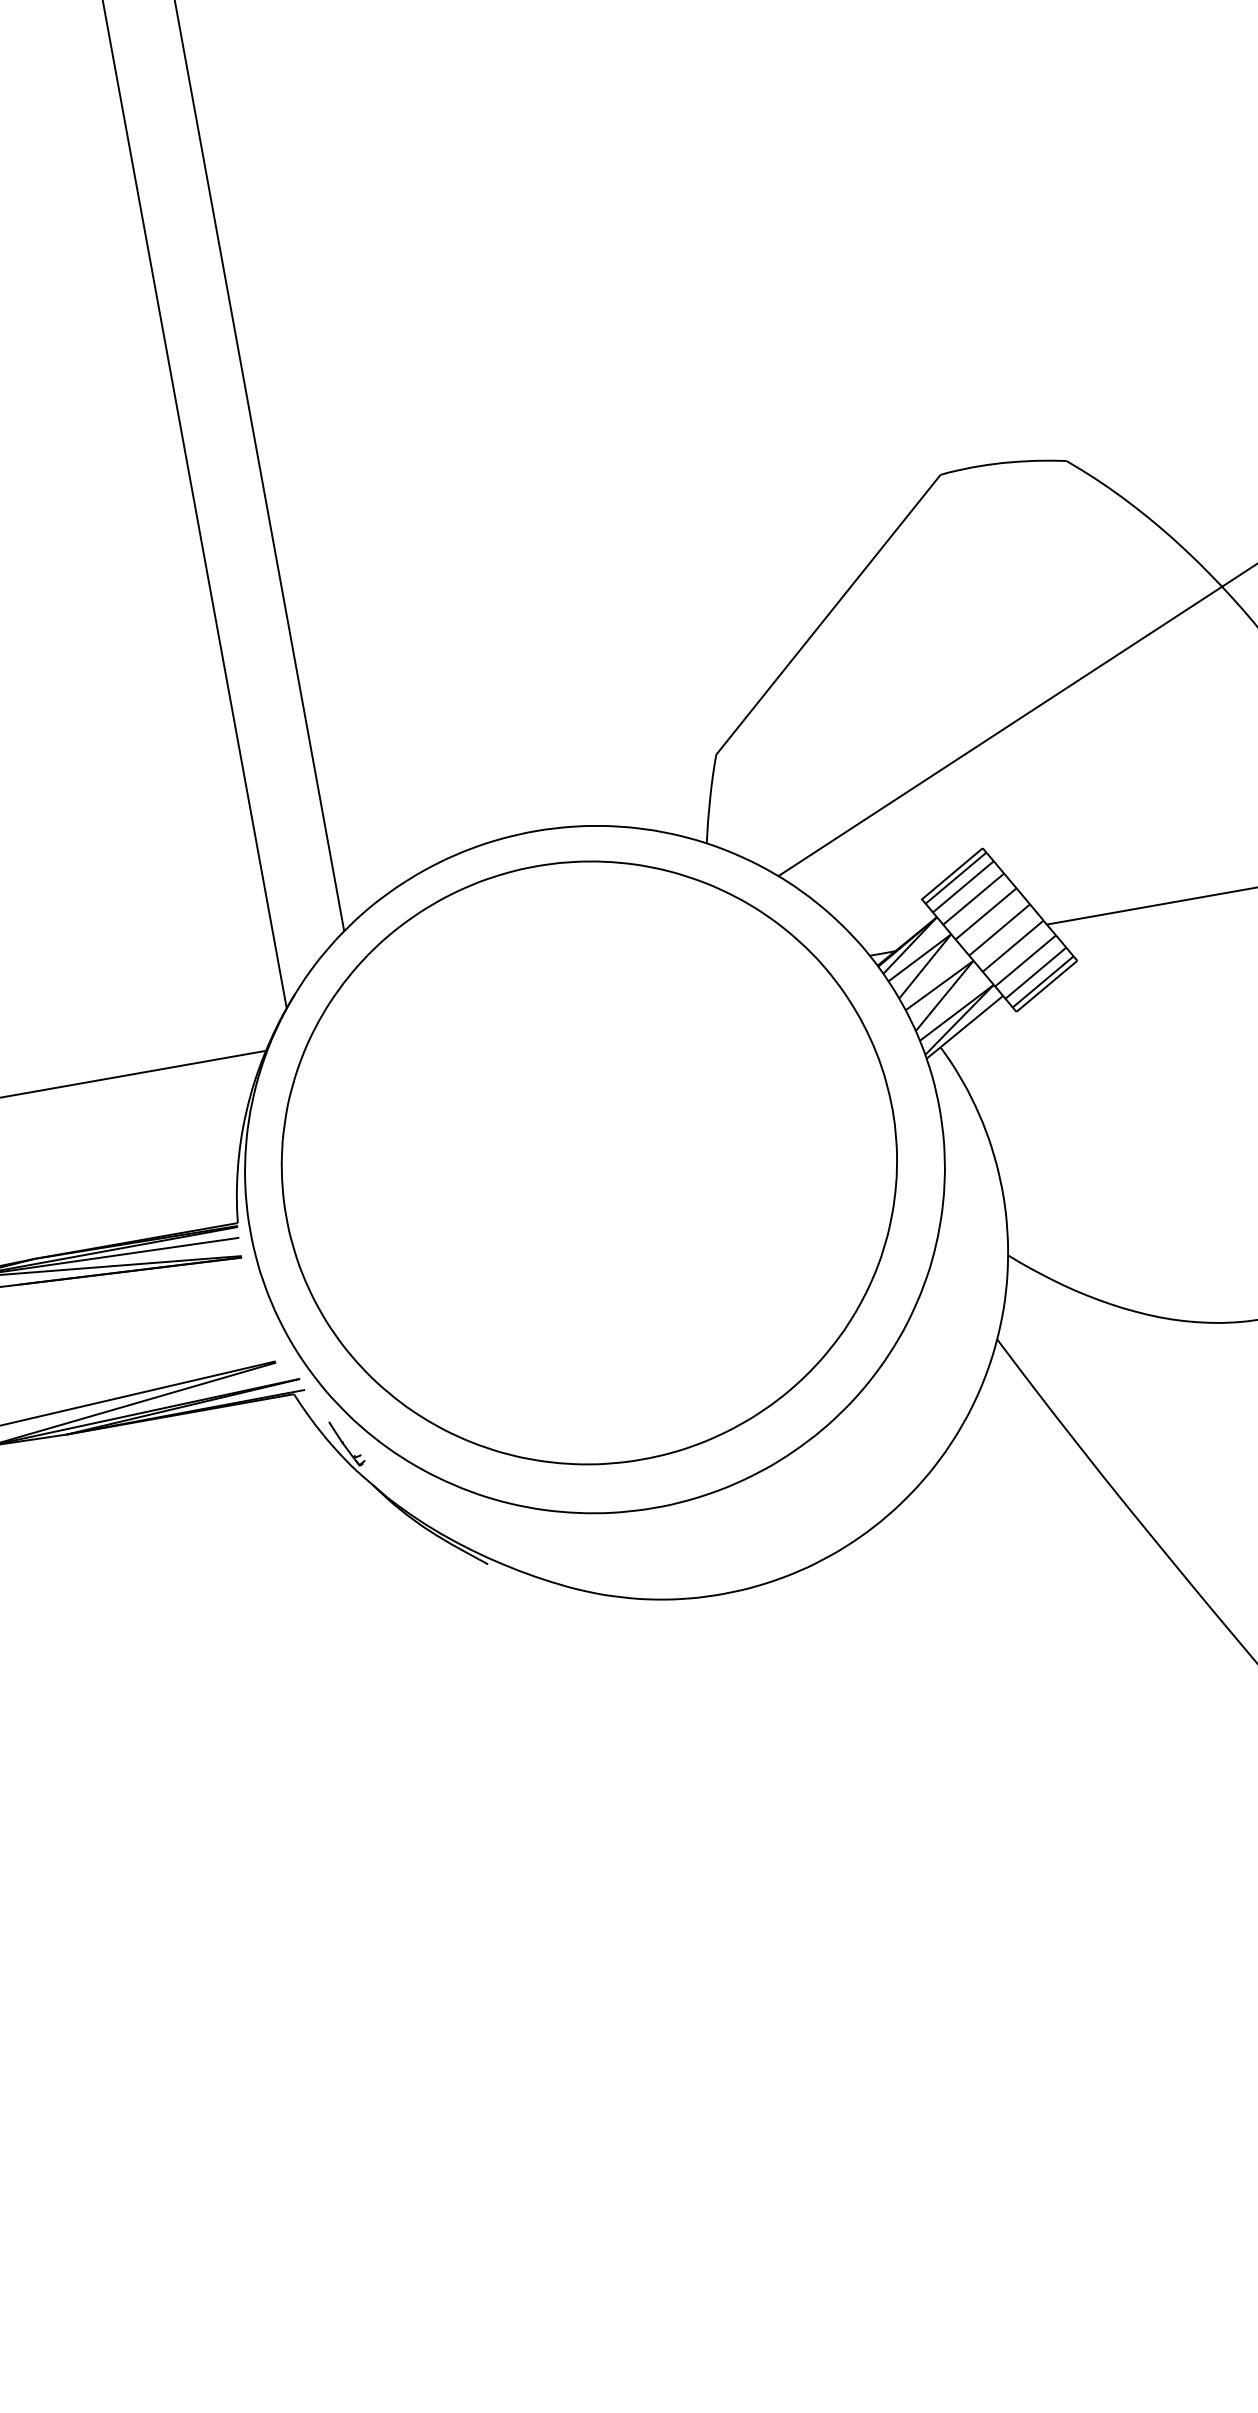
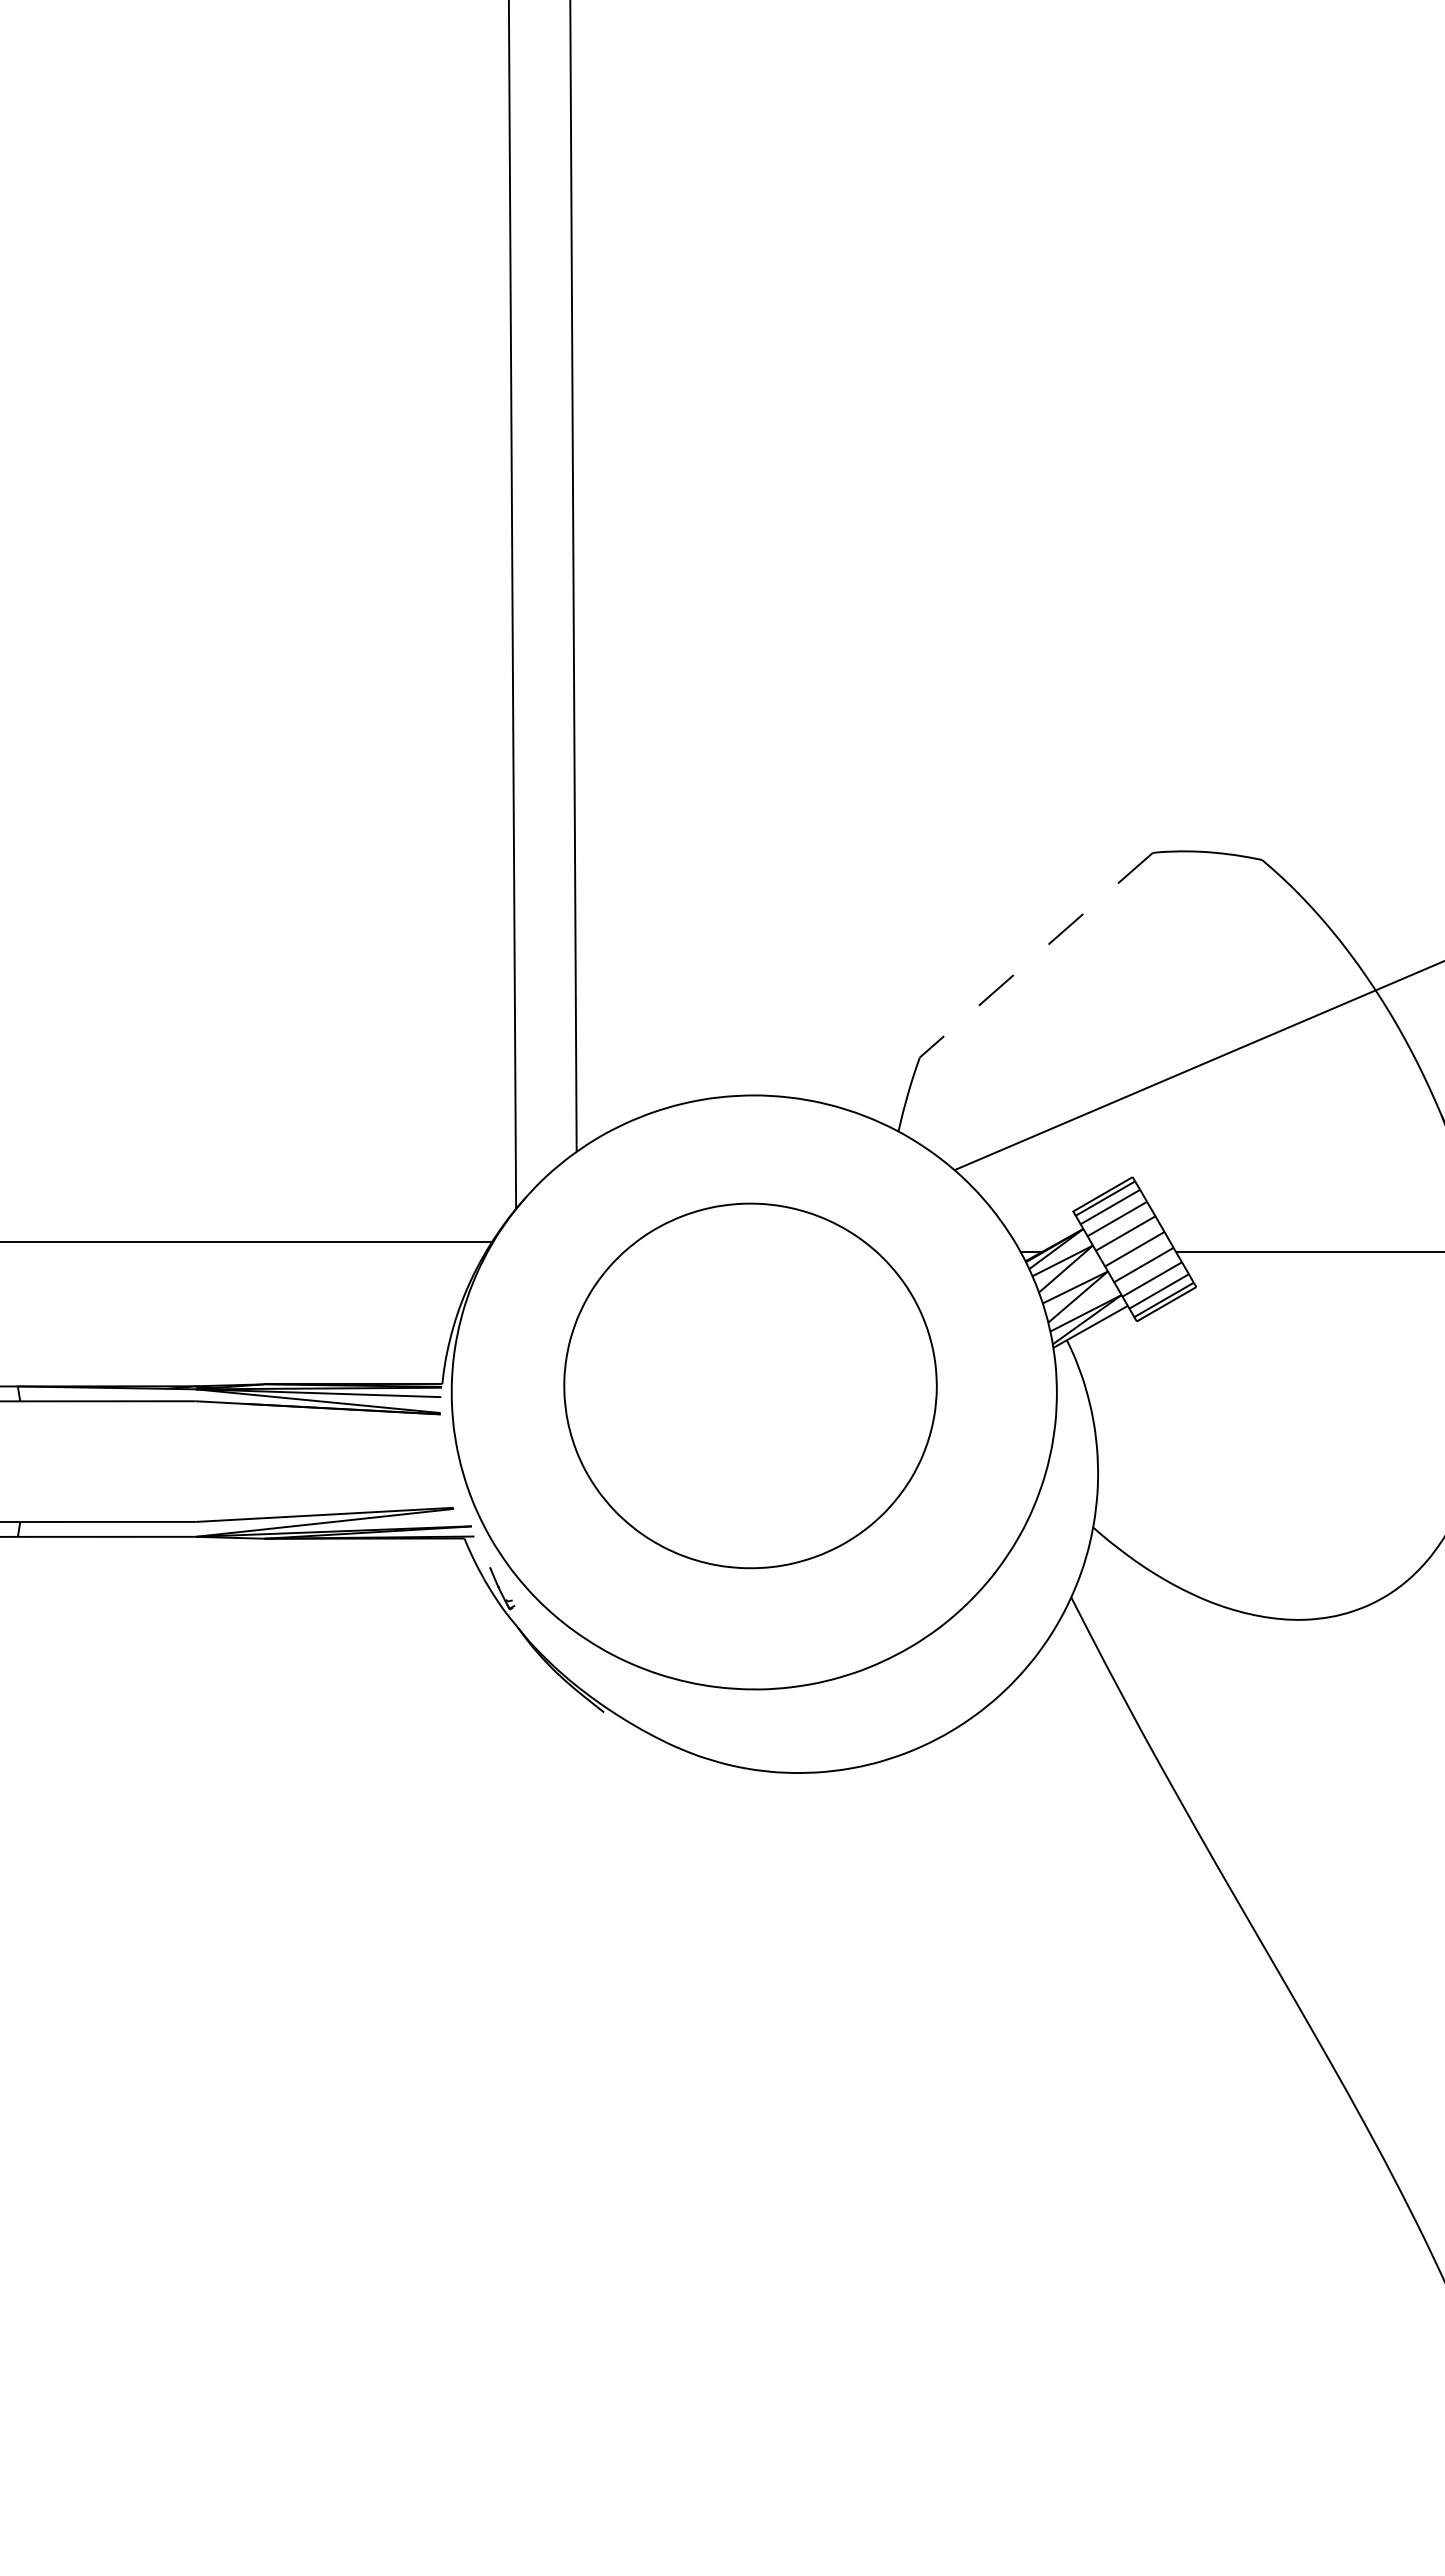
line: (828, 615) -> (1036, 955), solid -> dashed
part: (589, 1162) -> (750, 1385), size x0.7

